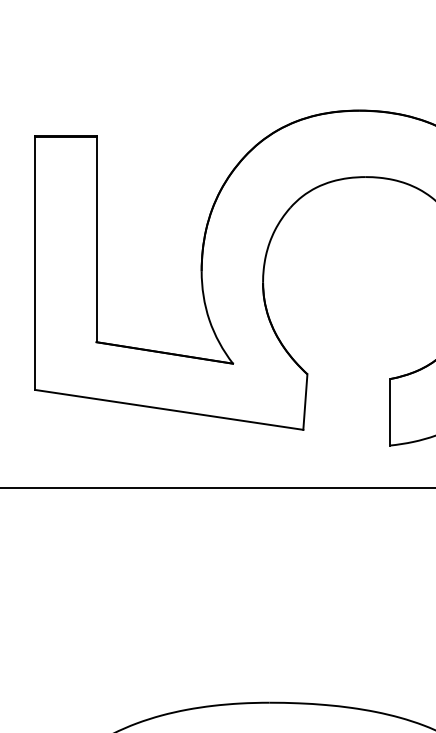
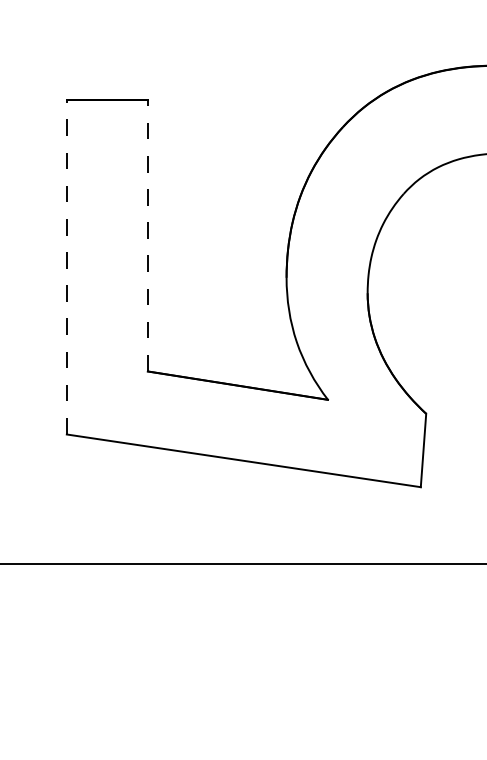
line: (96, 239) -> (147, 235), solid -> dashed
line: (35, 263) -> (67, 267), solid -> dashed

